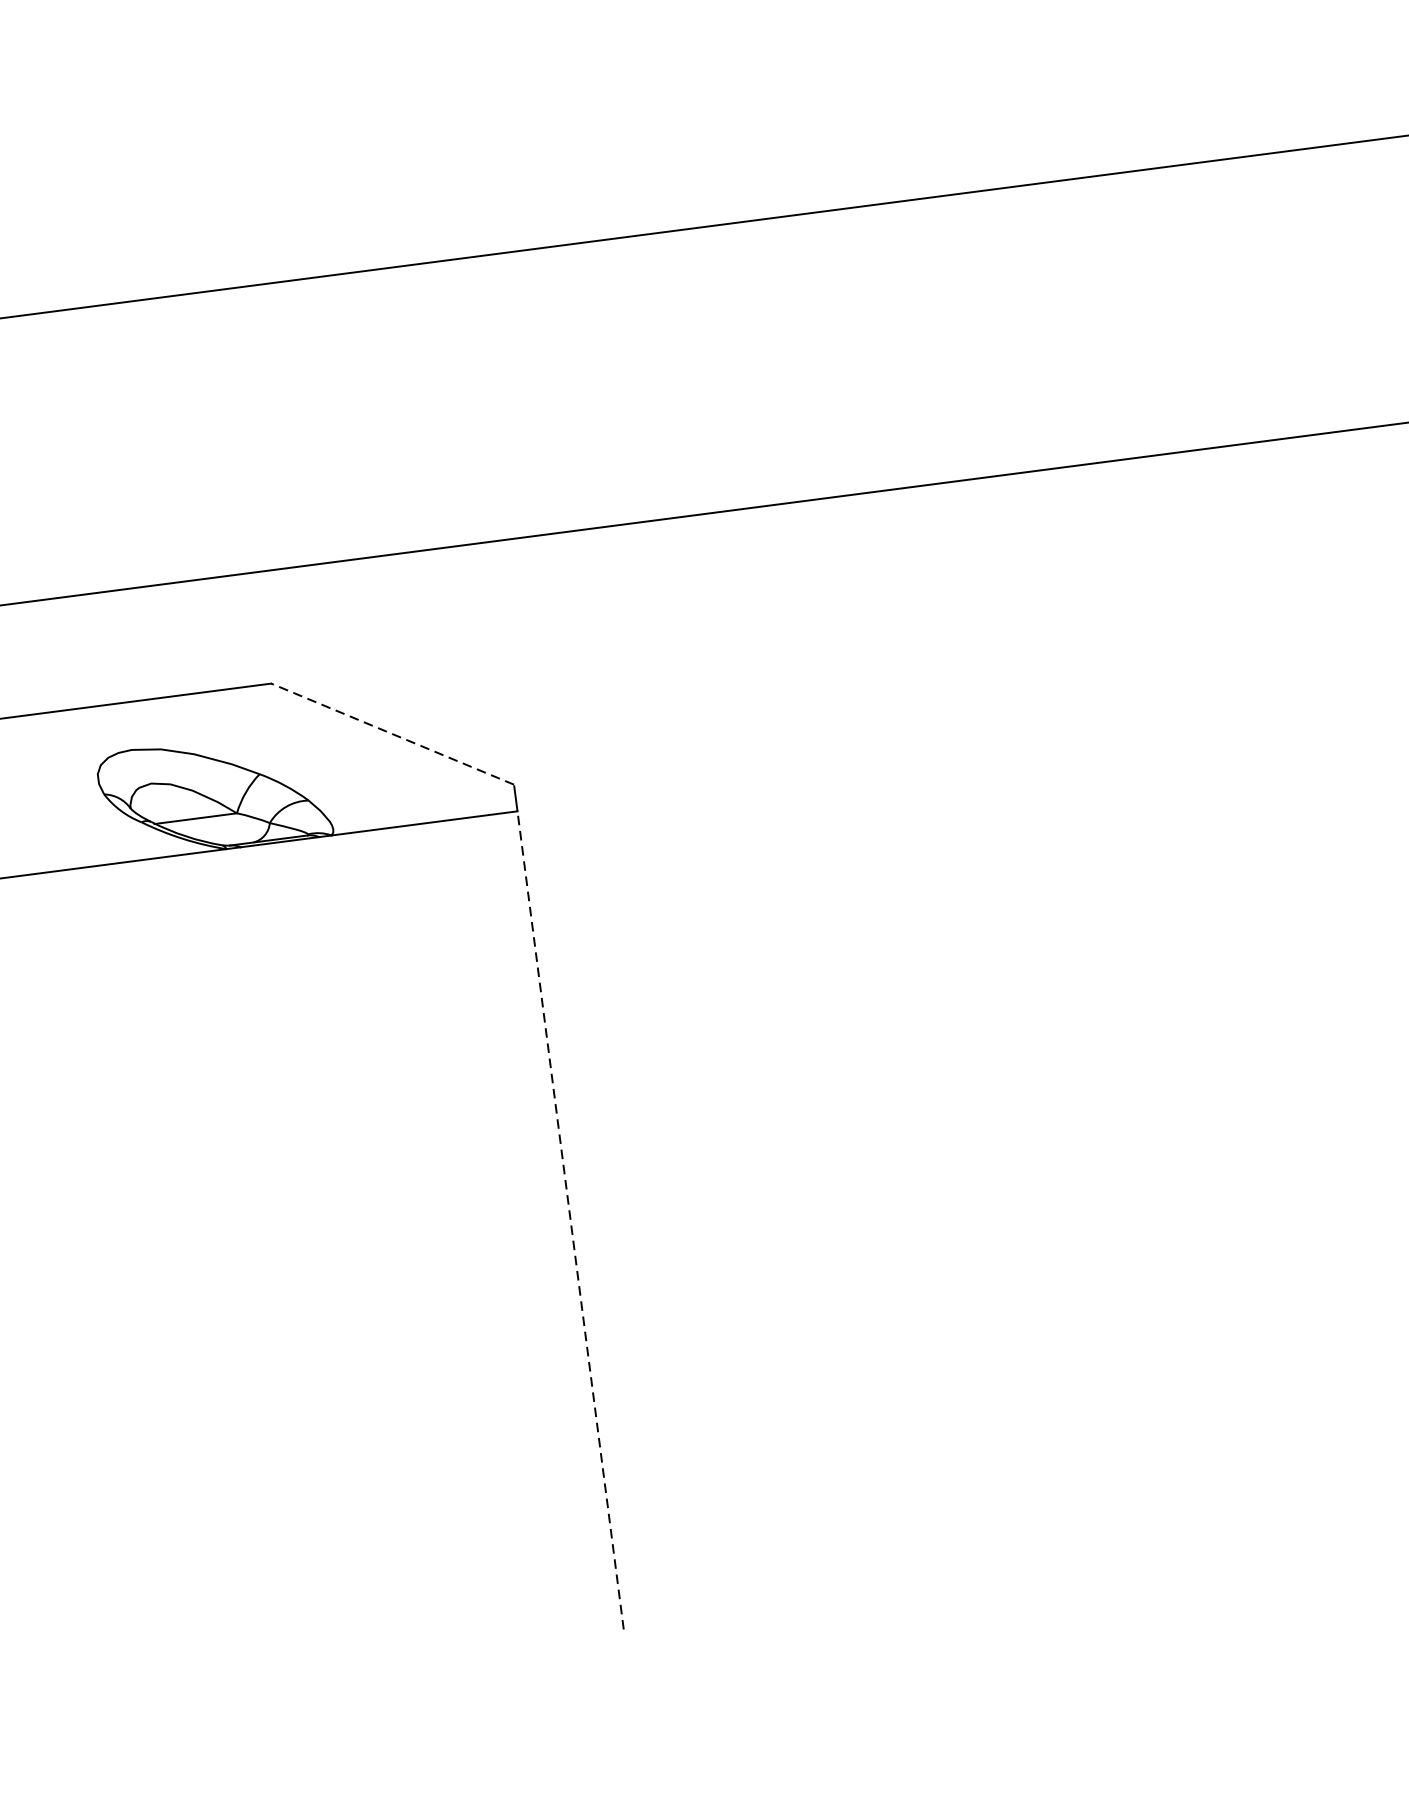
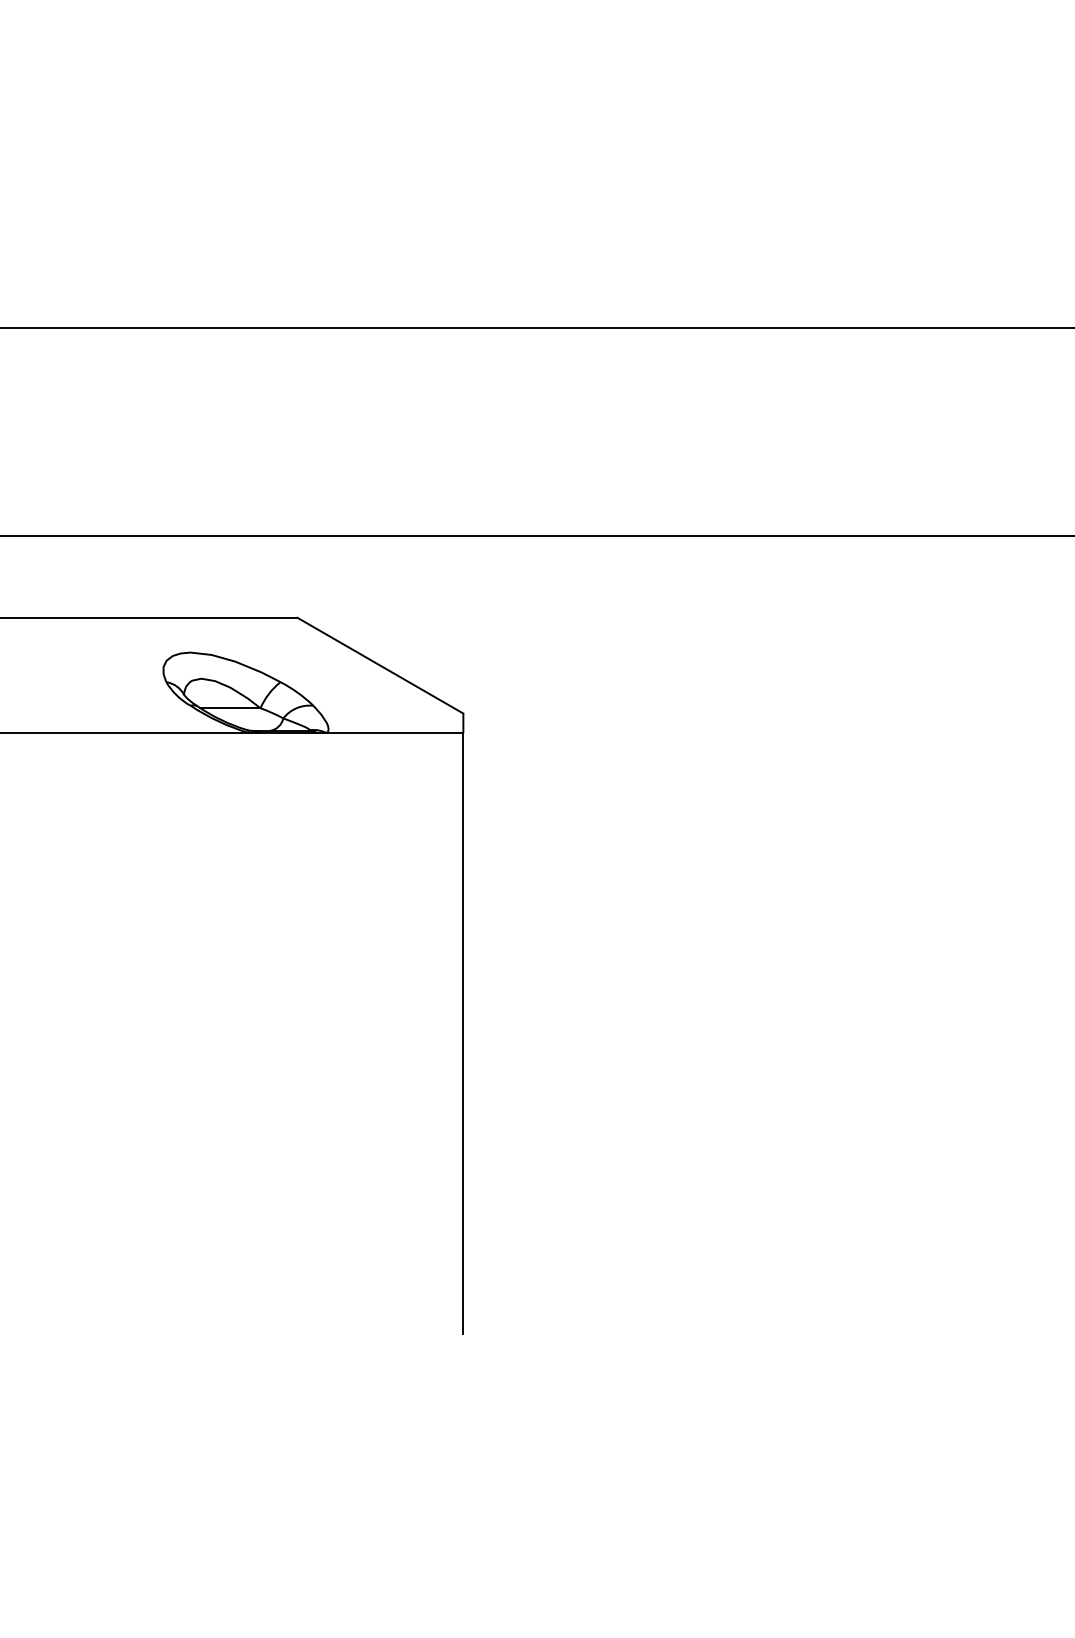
line: (392, 733) -> (380, 665), dashed -> solid
line: (570, 1220) -> (463, 1033), dashed -> solid

